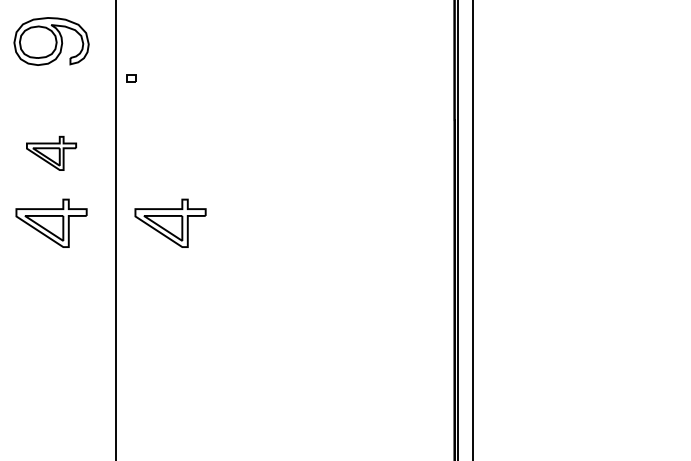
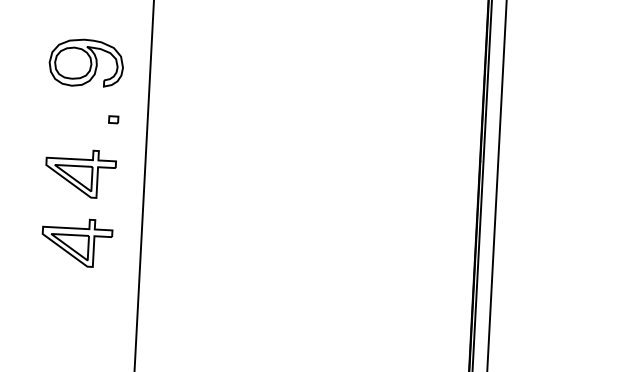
part: (131, 78) -> (114, 119), moved
part: (51, 153) -> (80, 173), size x1.43
part: (170, 222) -> (194, 247), removed

